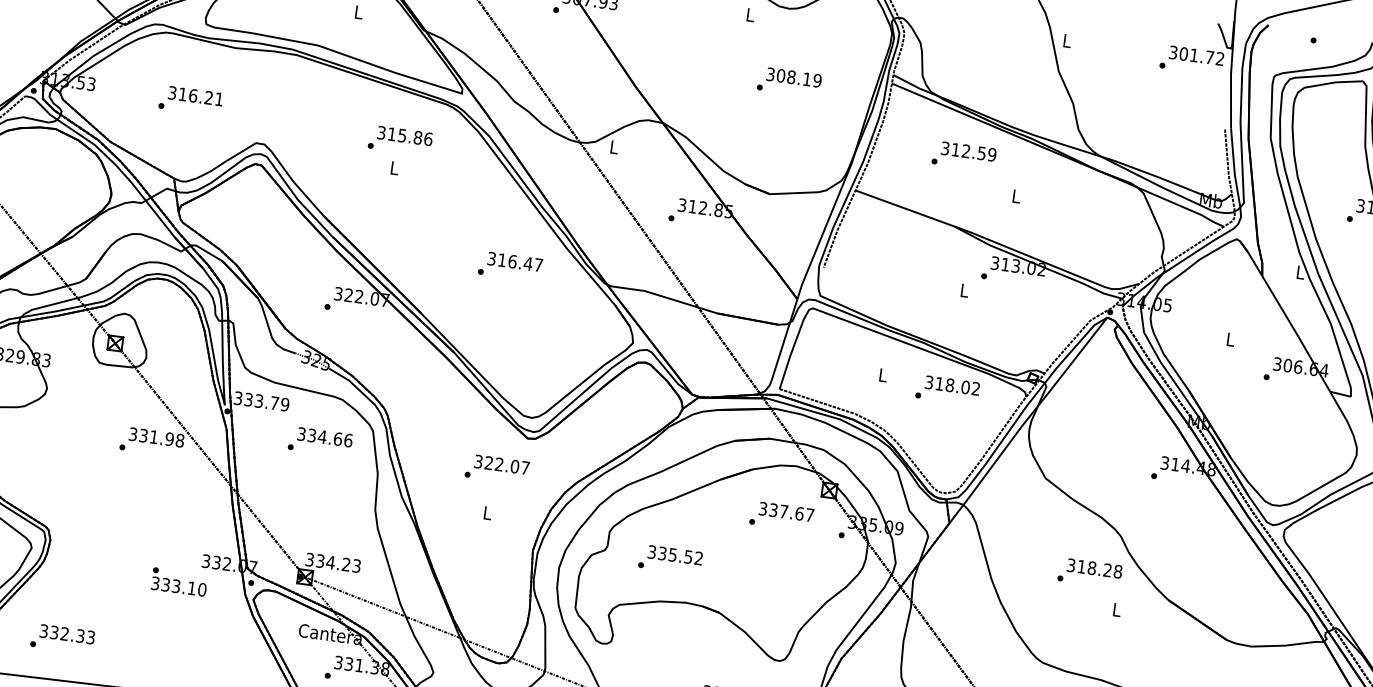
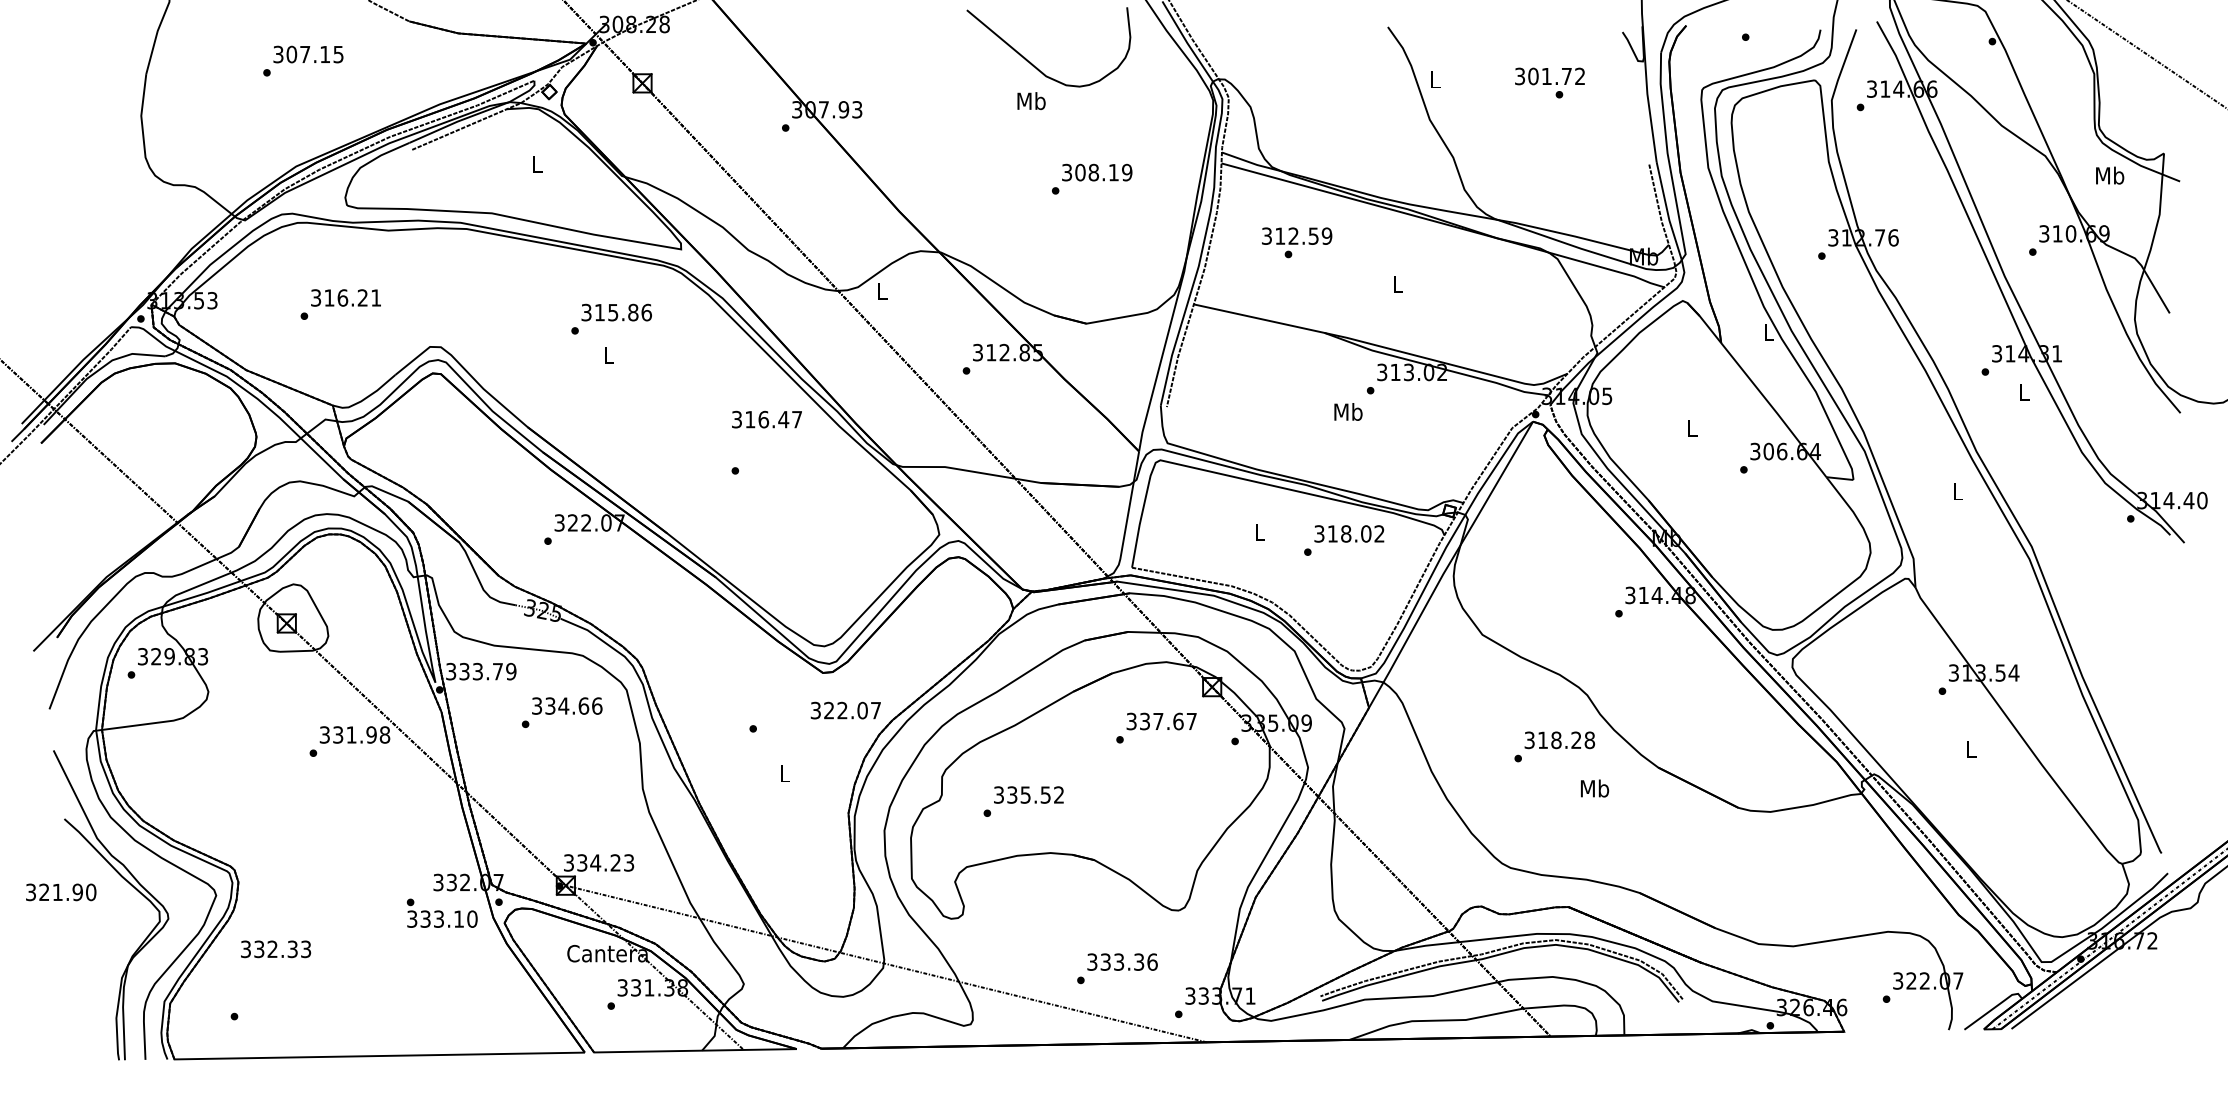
text: (750, 15) -> (1031, 101), L -> Mb
text: (1196, 55) -> (1549, 76), moved
text: (969, 151) -> (1297, 235), moved
text: (514, 261) -> (766, 419), moved
text: (964, 290) -> (1348, 411), L -> Mb
text: (501, 464) -> (845, 710), moved
text: (178, 581) -> (441, 912), moved
text: (1116, 609) -> (1594, 788), L -> Mb
text: (67, 634) -> (276, 949), moved

